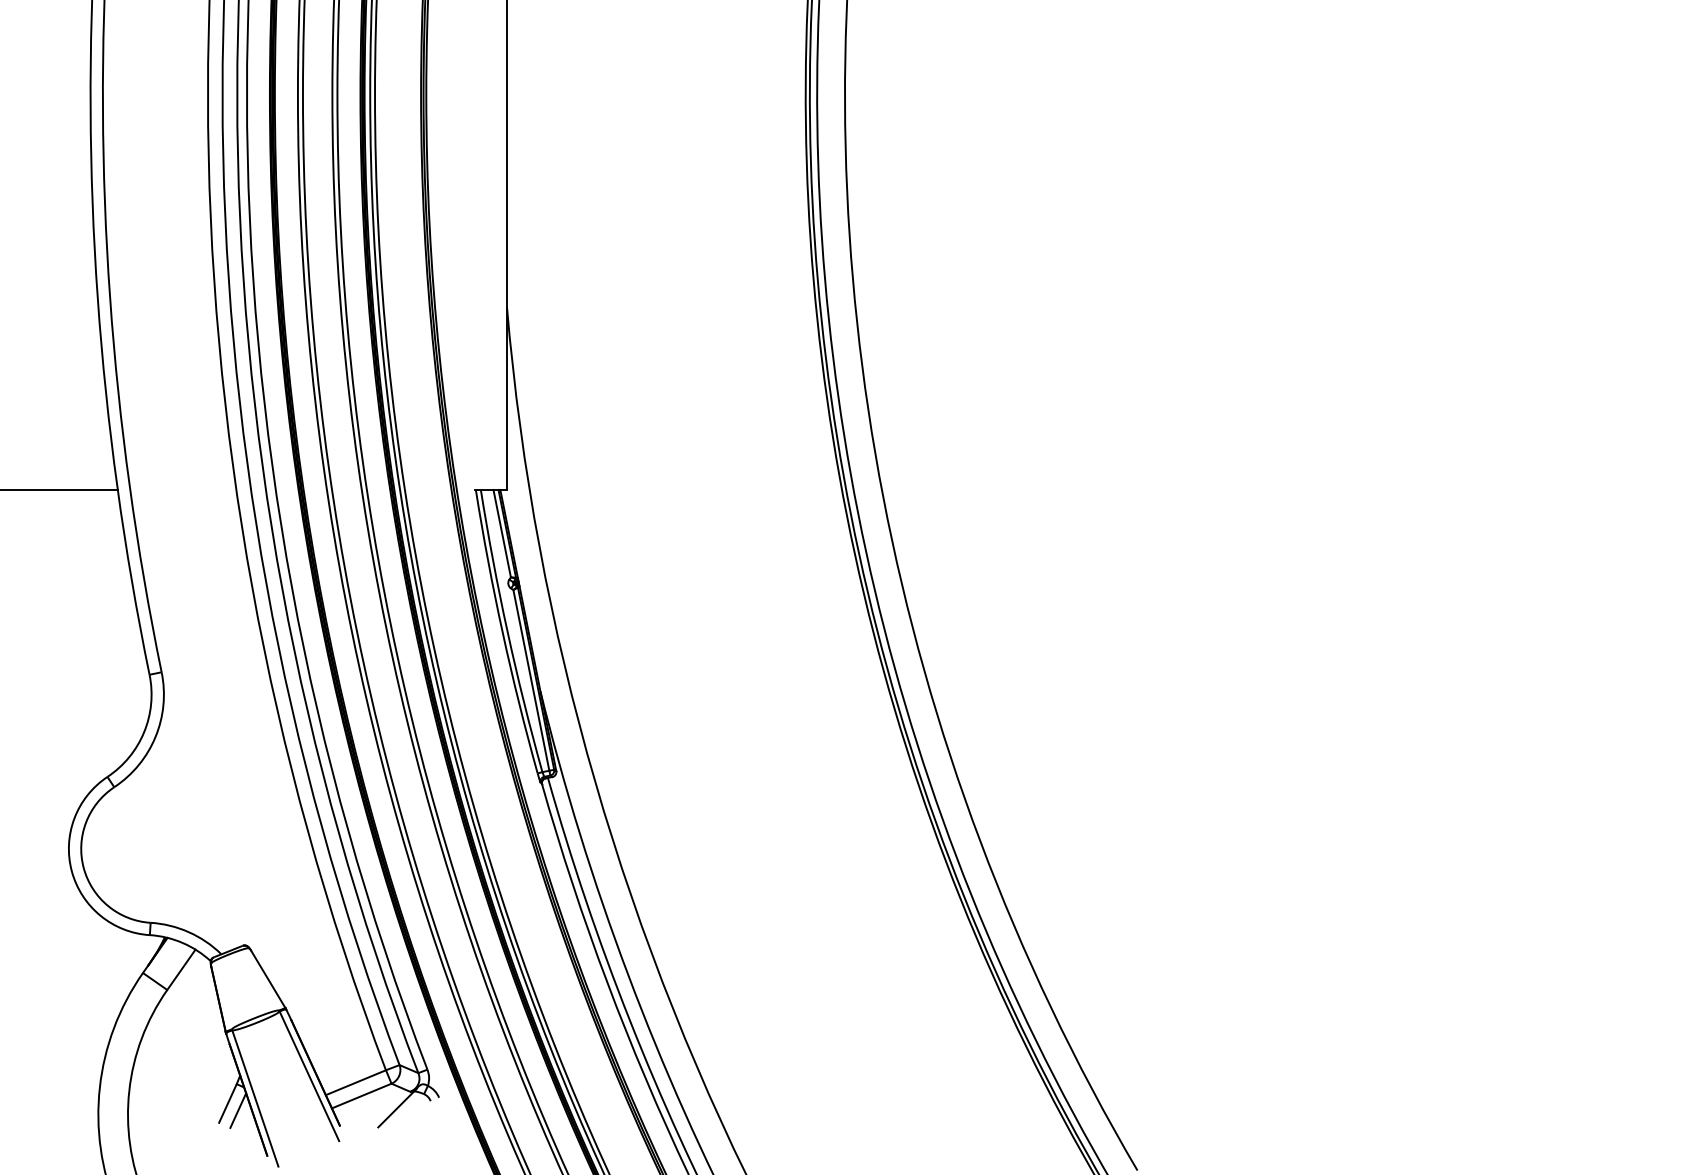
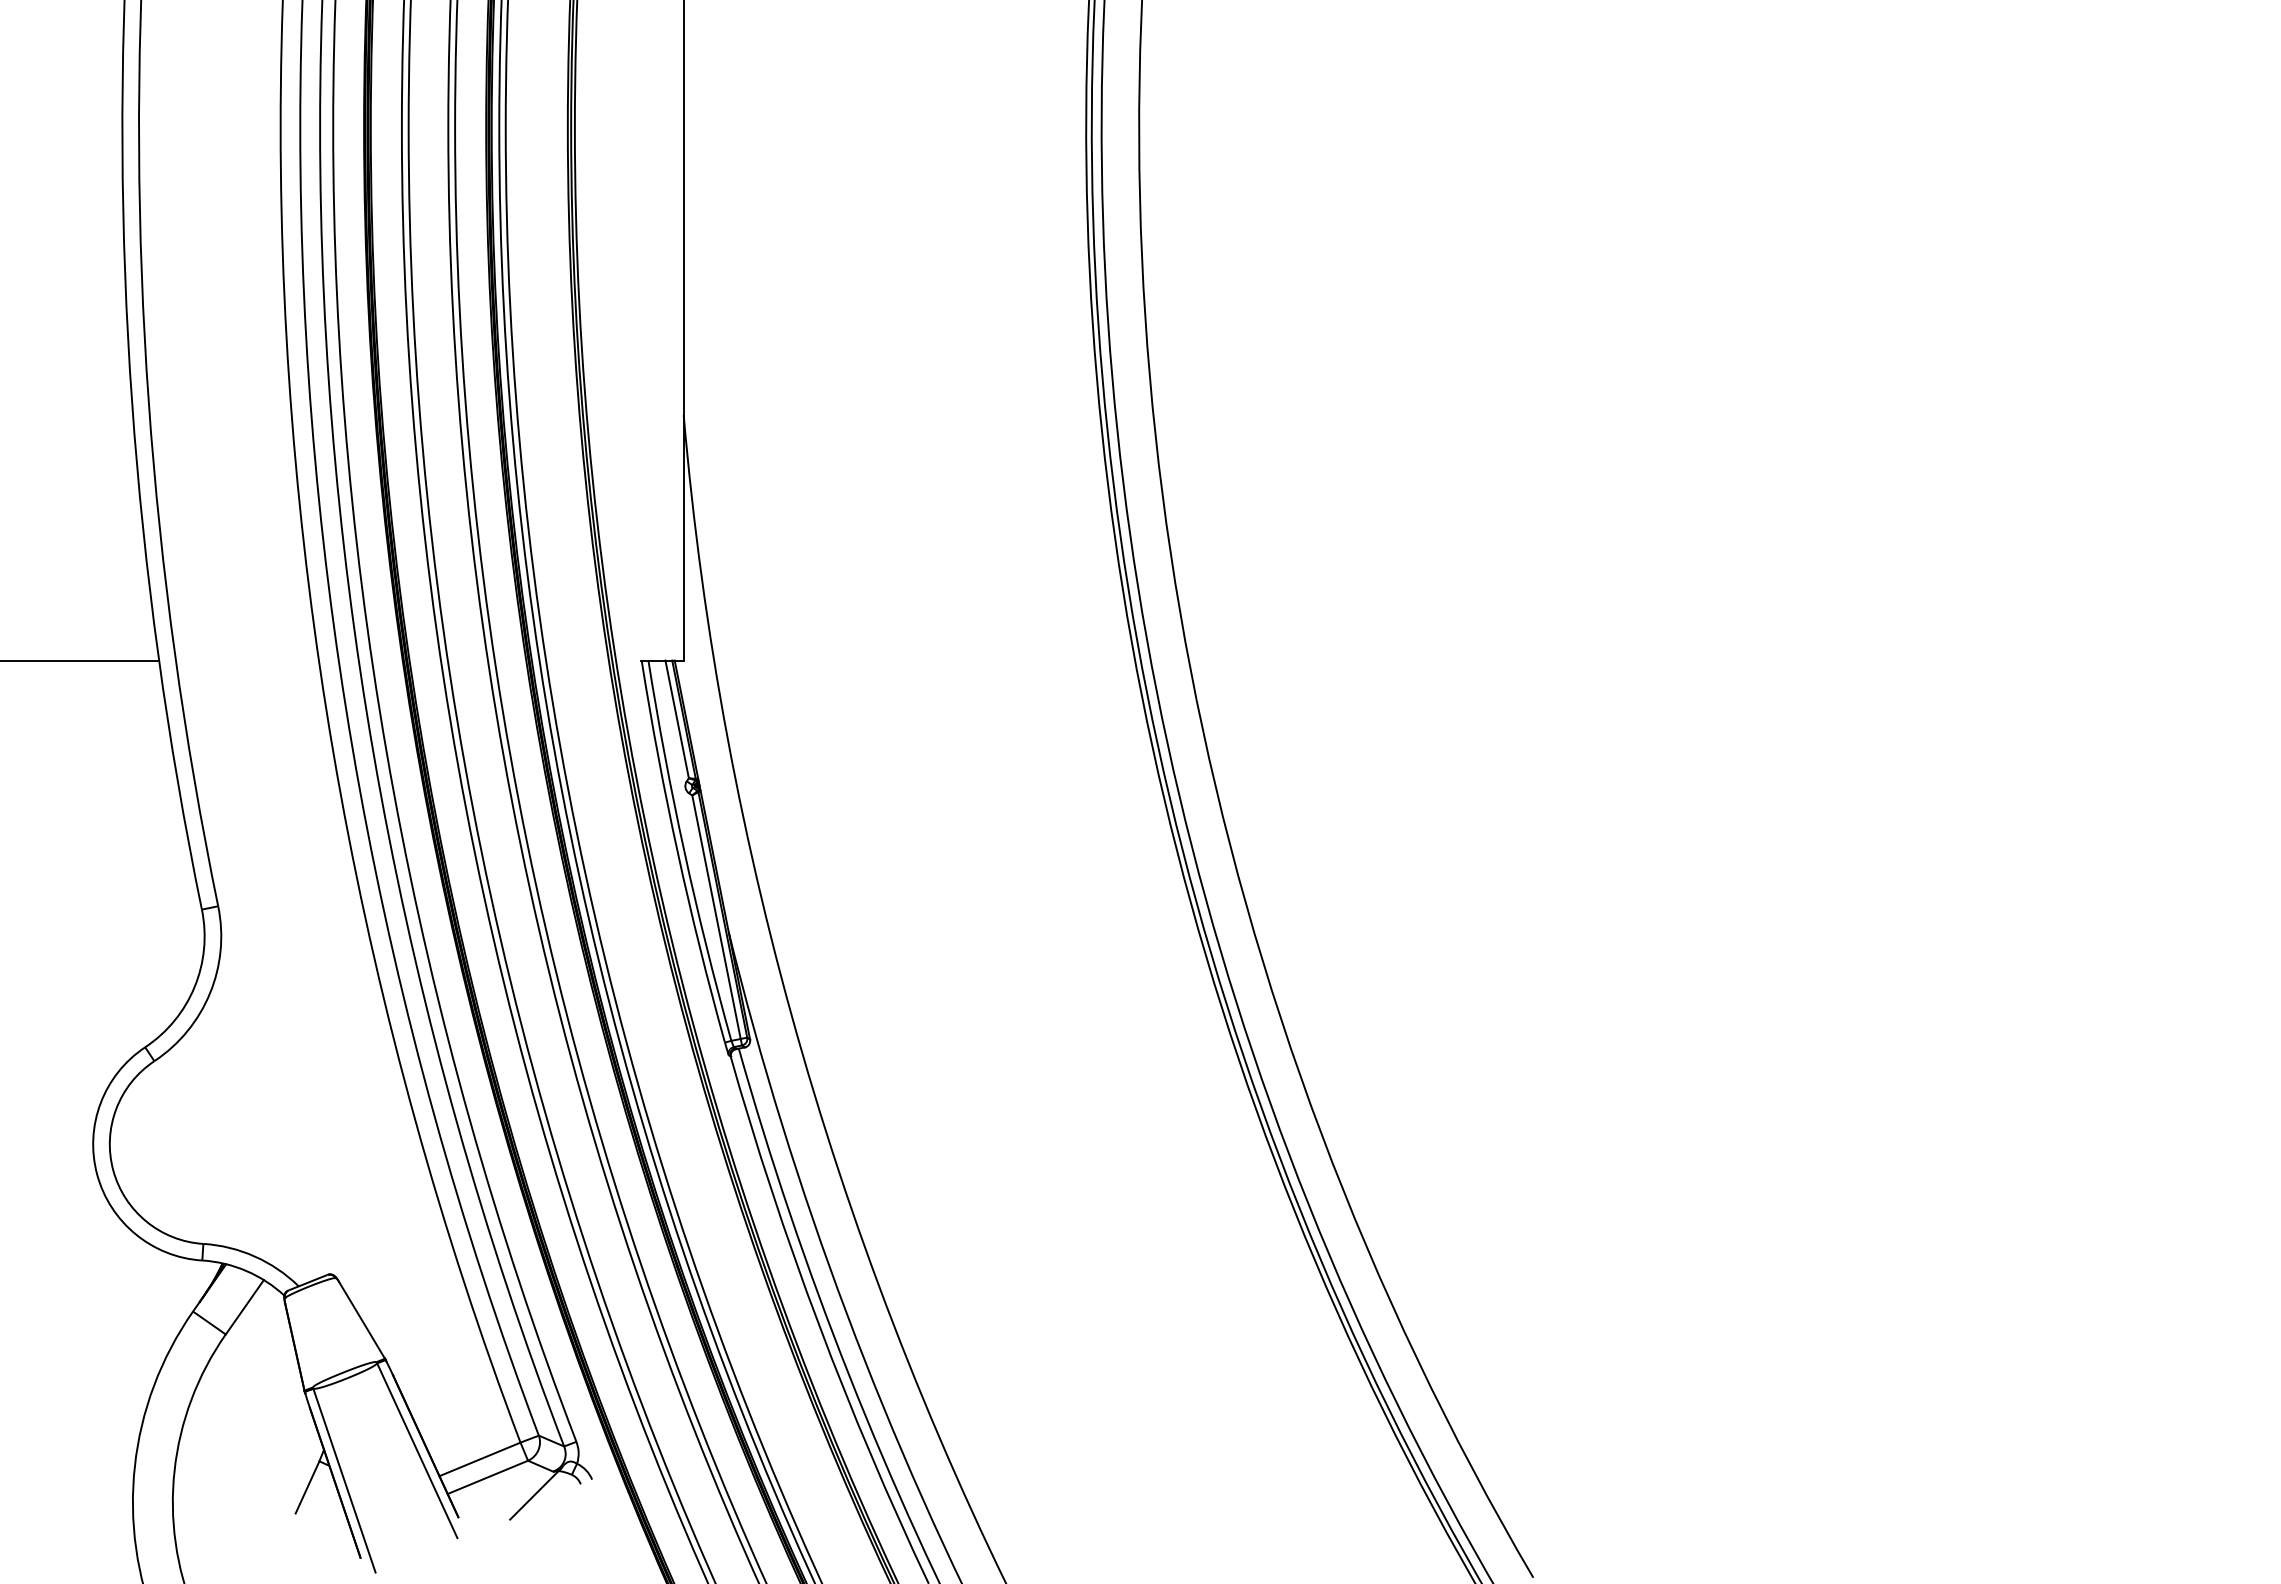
line: (238, 1110) -> (321, 1496), removed

